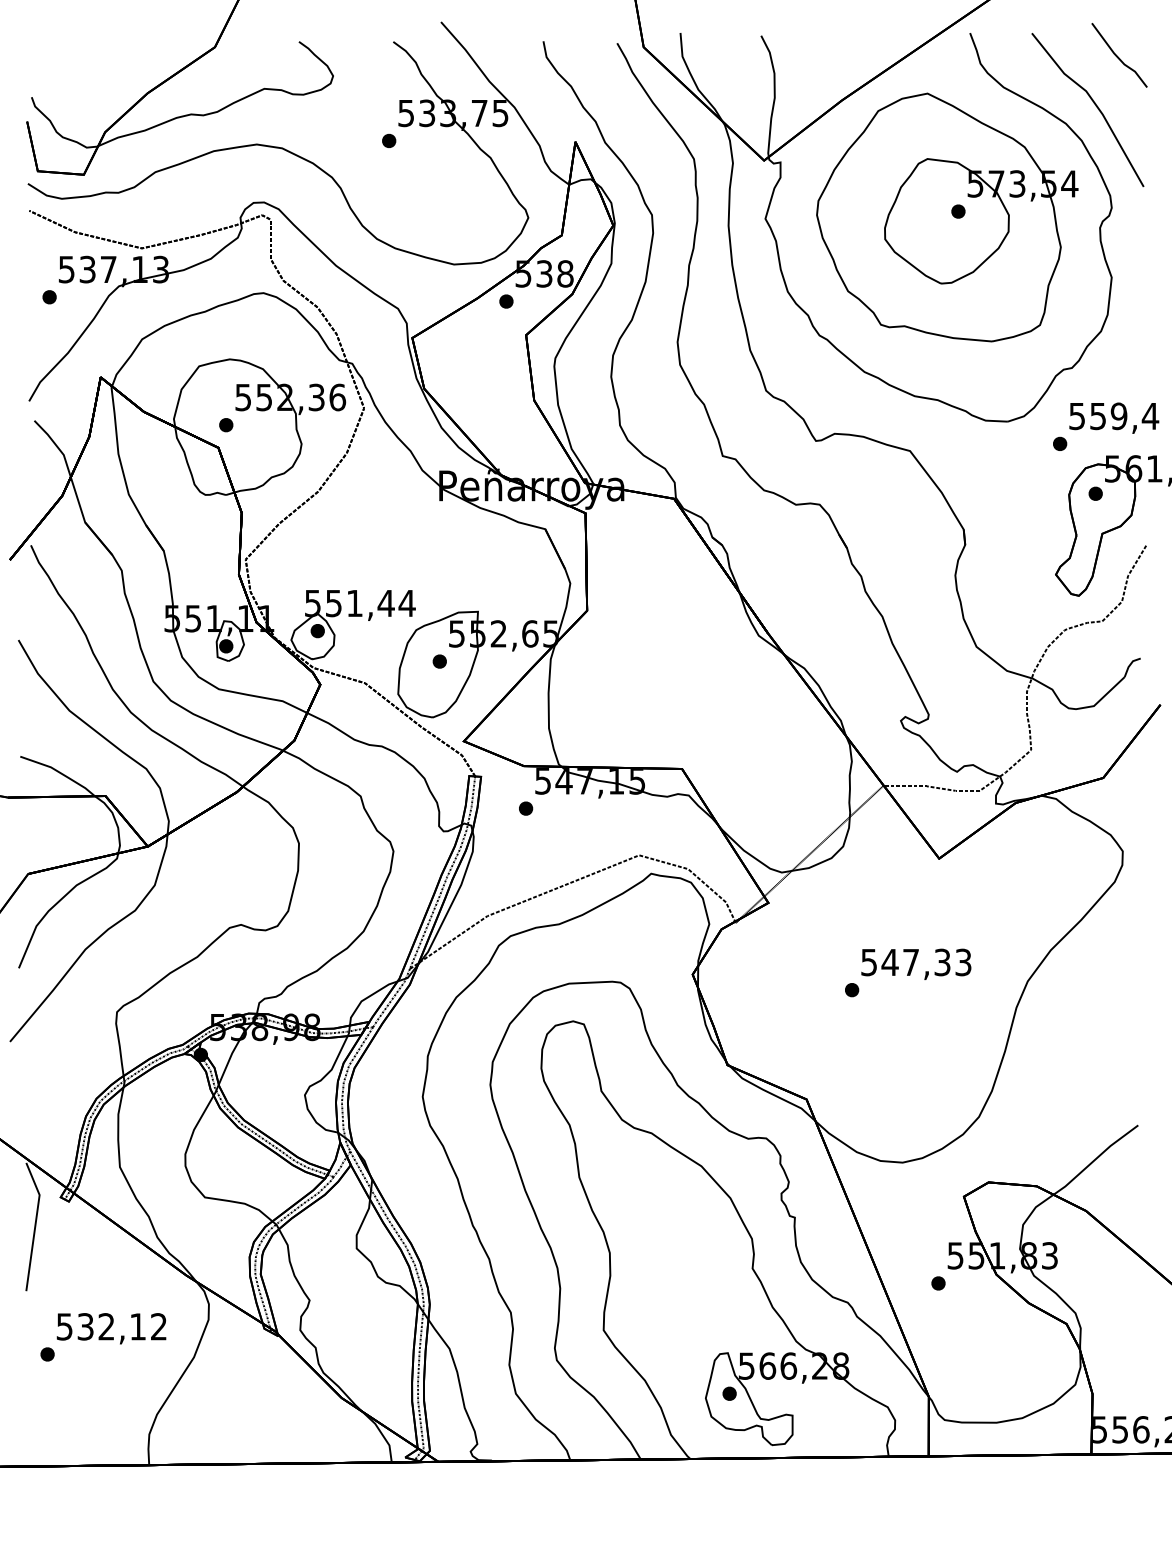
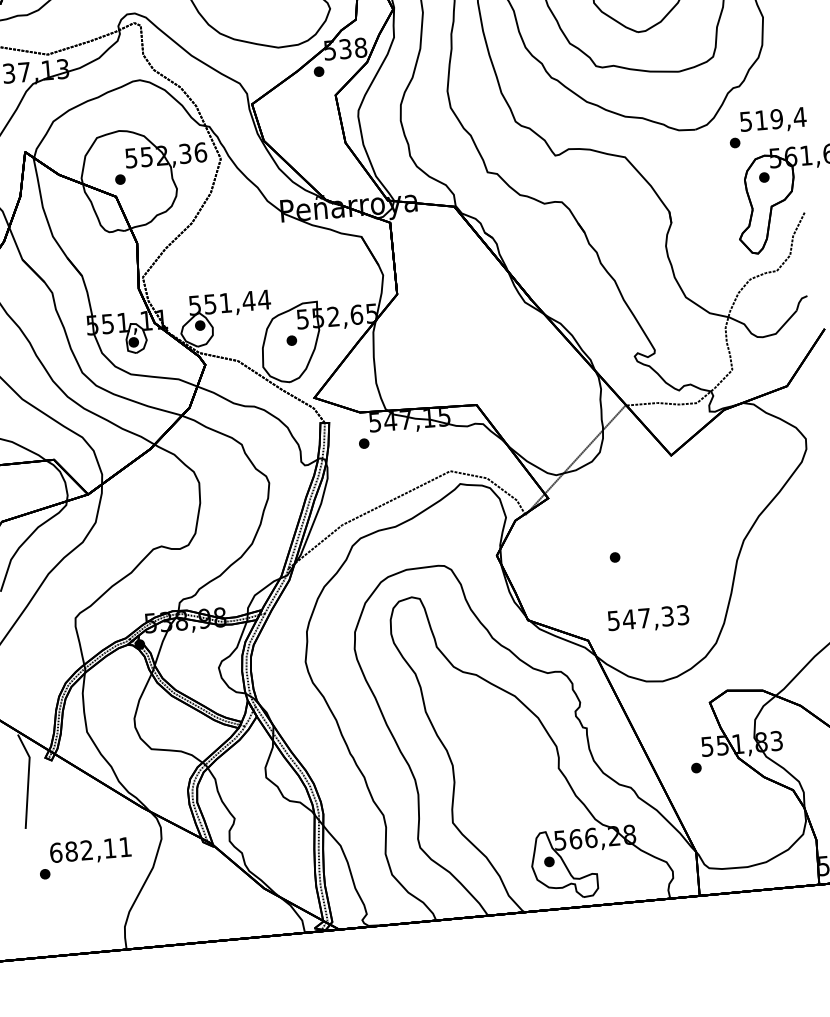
text: (1097, 416) -> (760, 120), 559,4 -> 519,4
text: (916, 963) -> (648, 618), moved
text: (111, 1326) -> (90, 849), 532,12 -> 682,11

